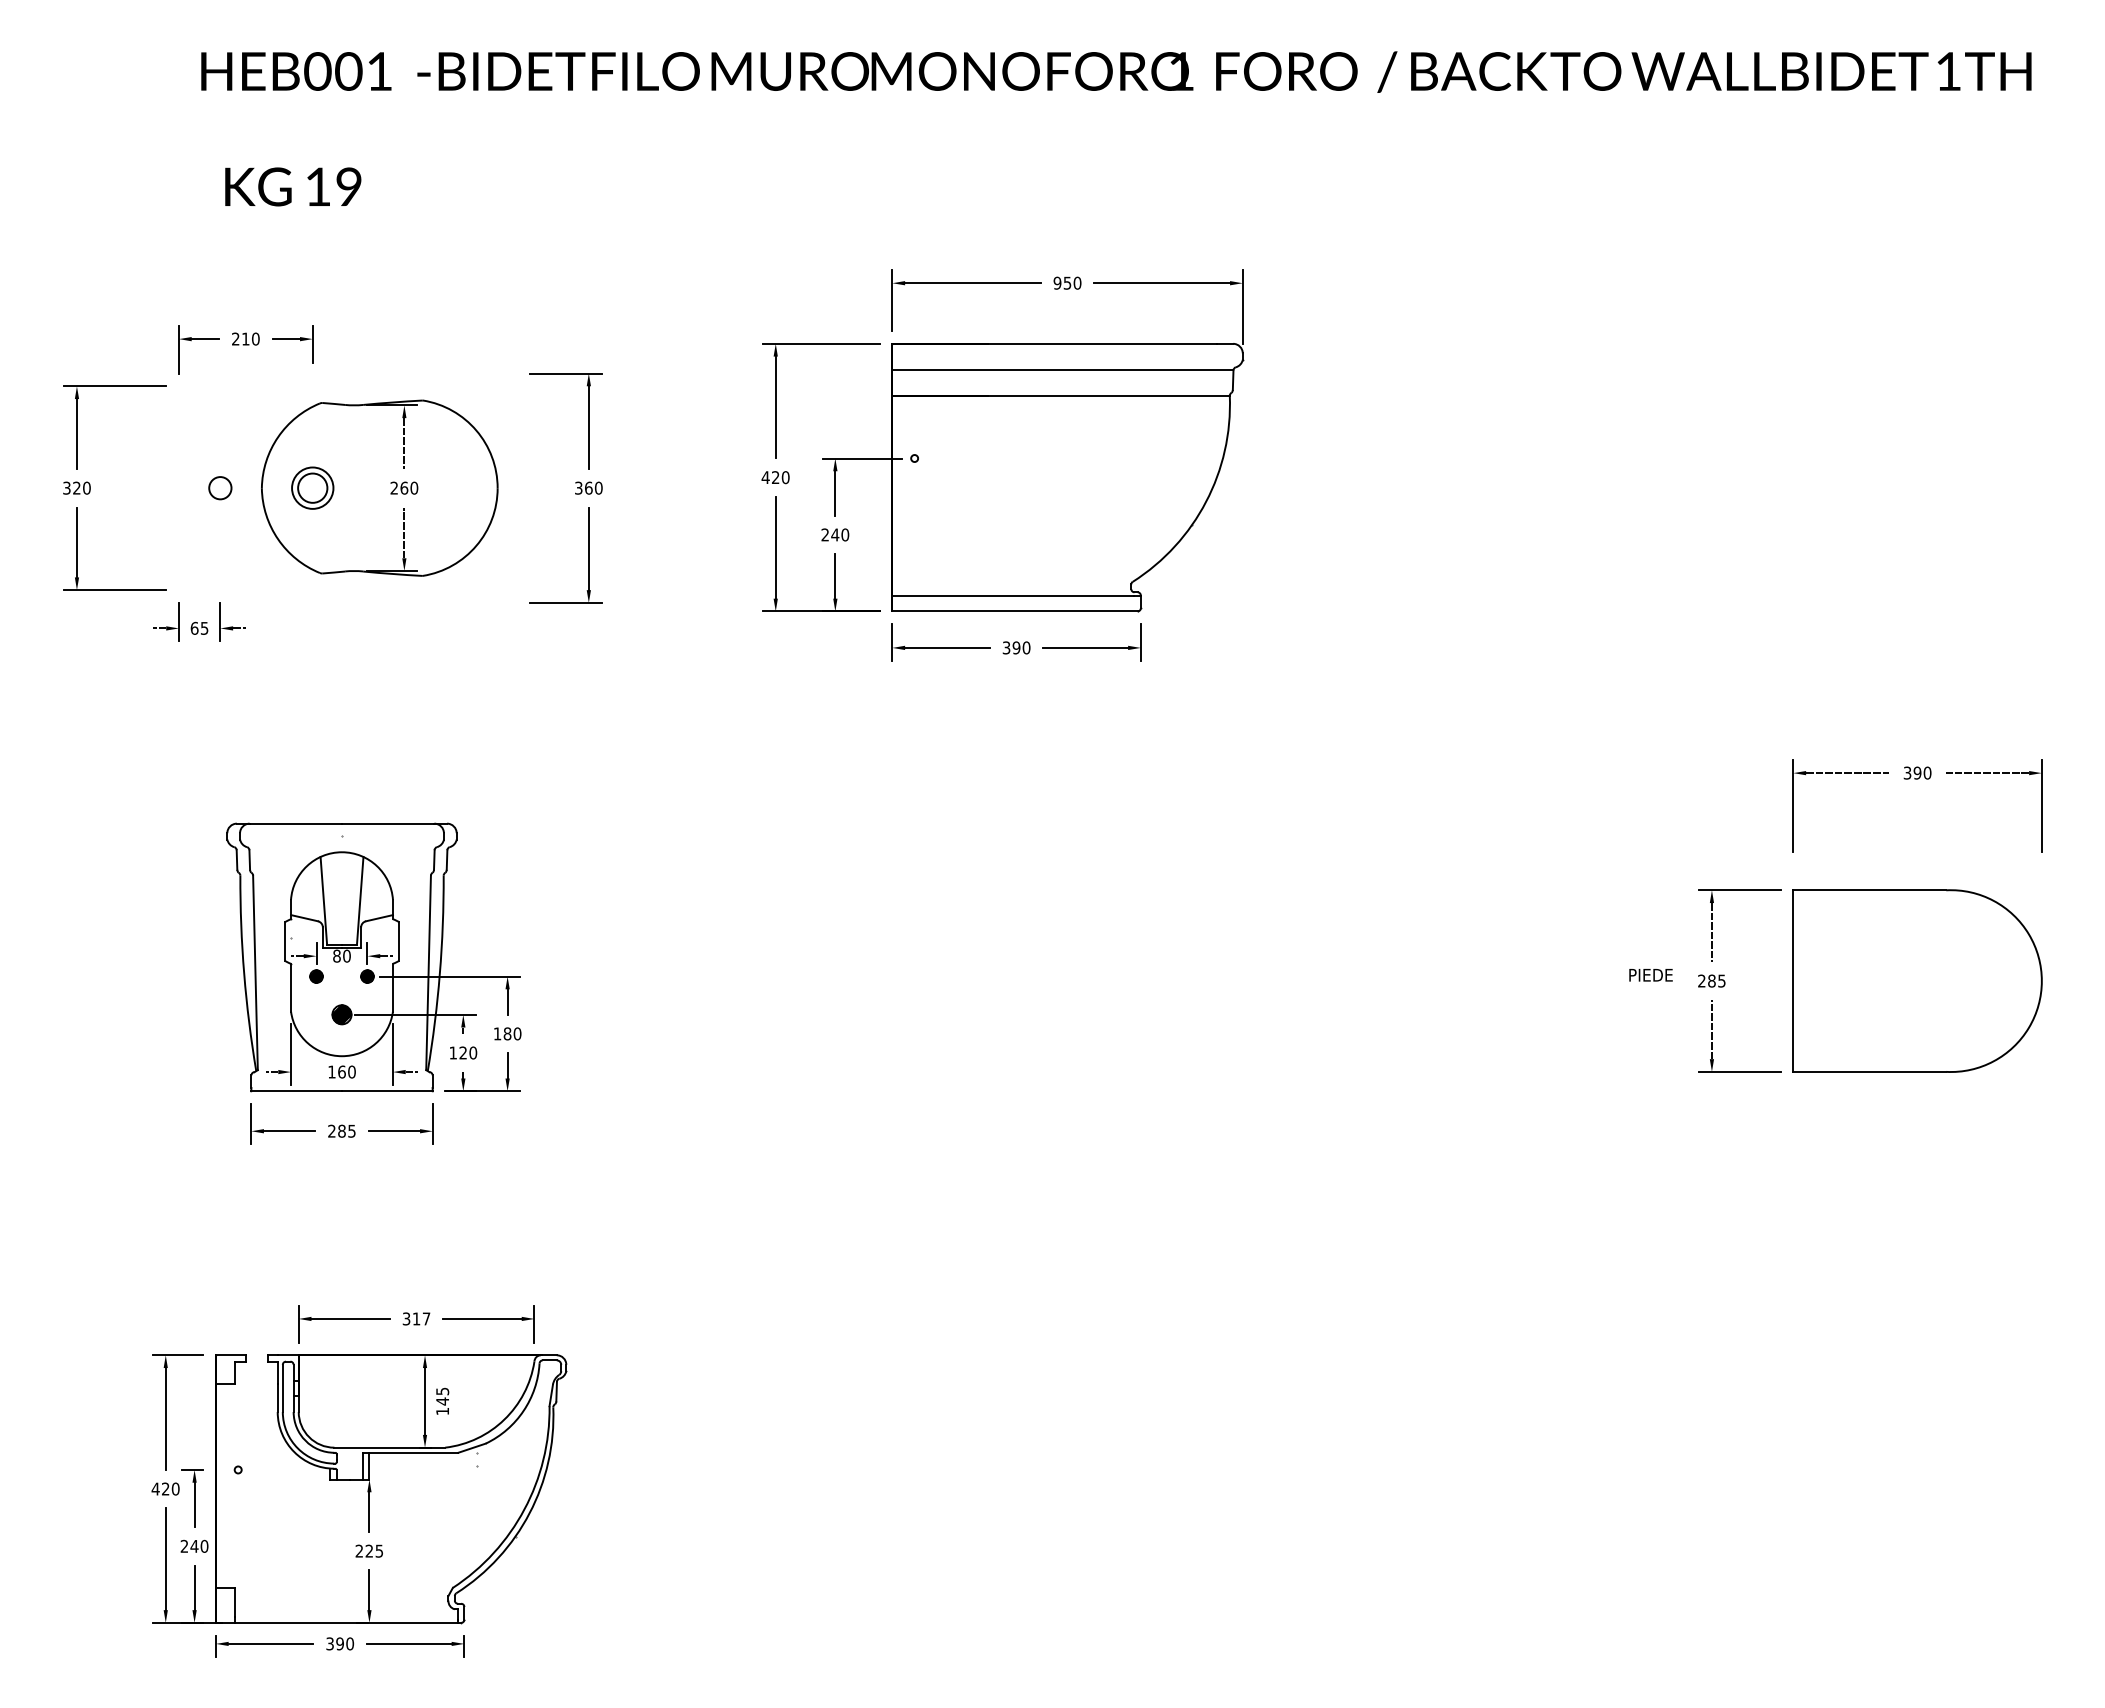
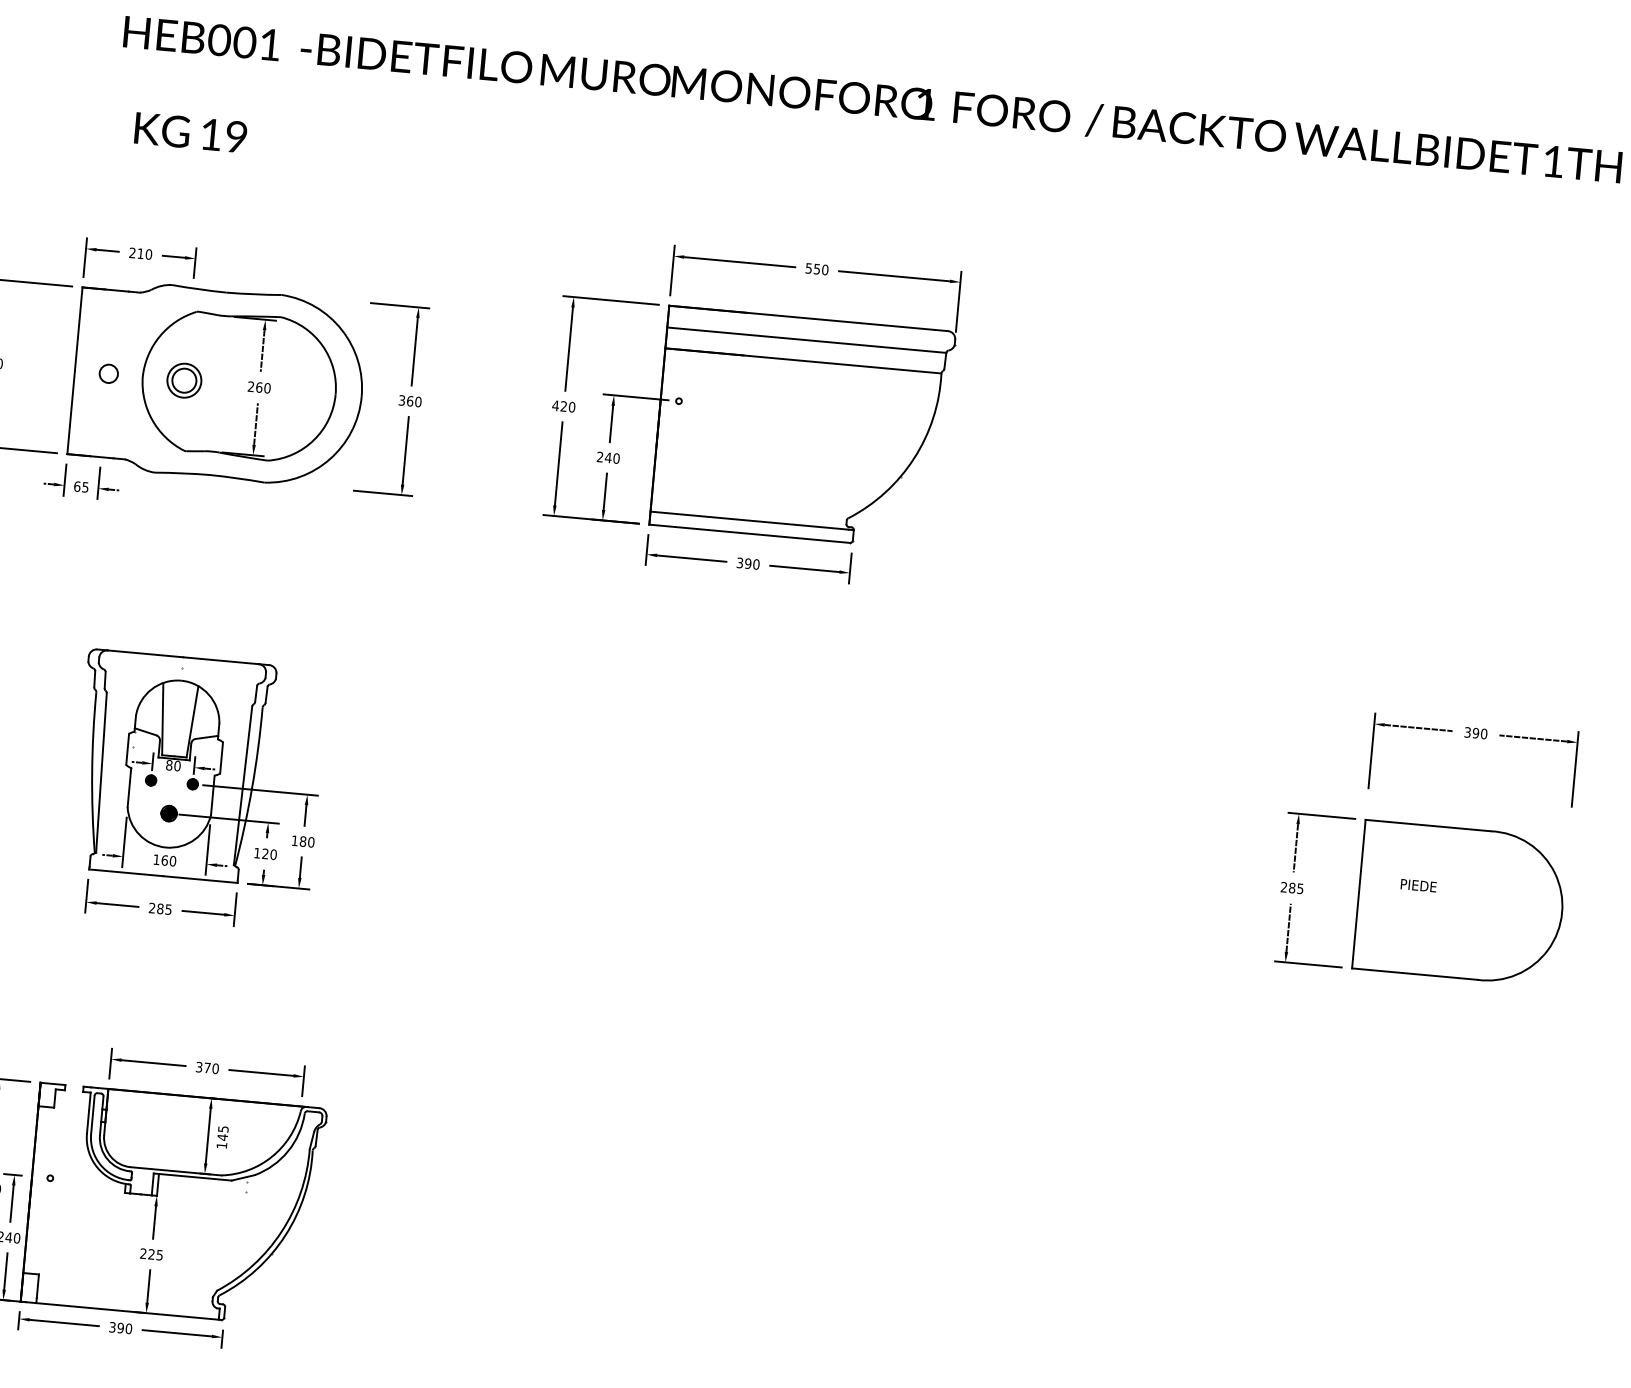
text: (1057, 282) -> (808, 267), 950 -> 550
part: (354, 487) -> (218, 383), added
text: (1650, 975) -> (1418, 885), moved
text: (421, 1318) -> (211, 1068), 317 -> 370

